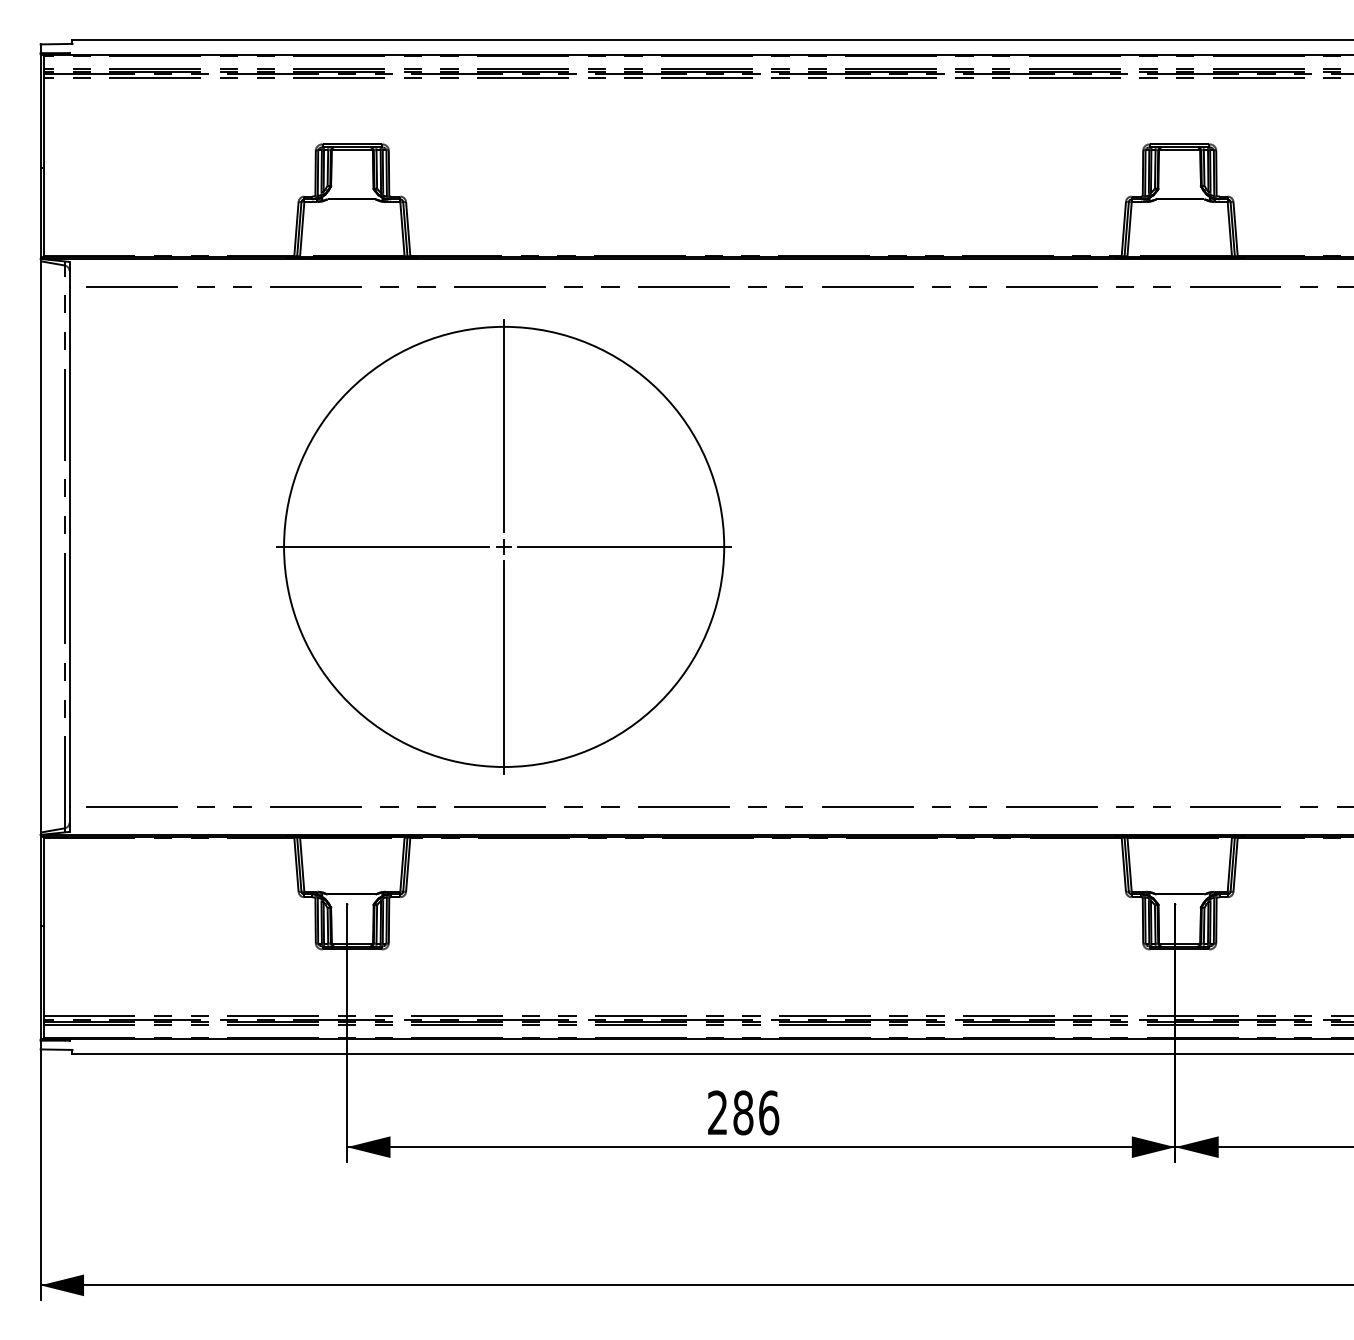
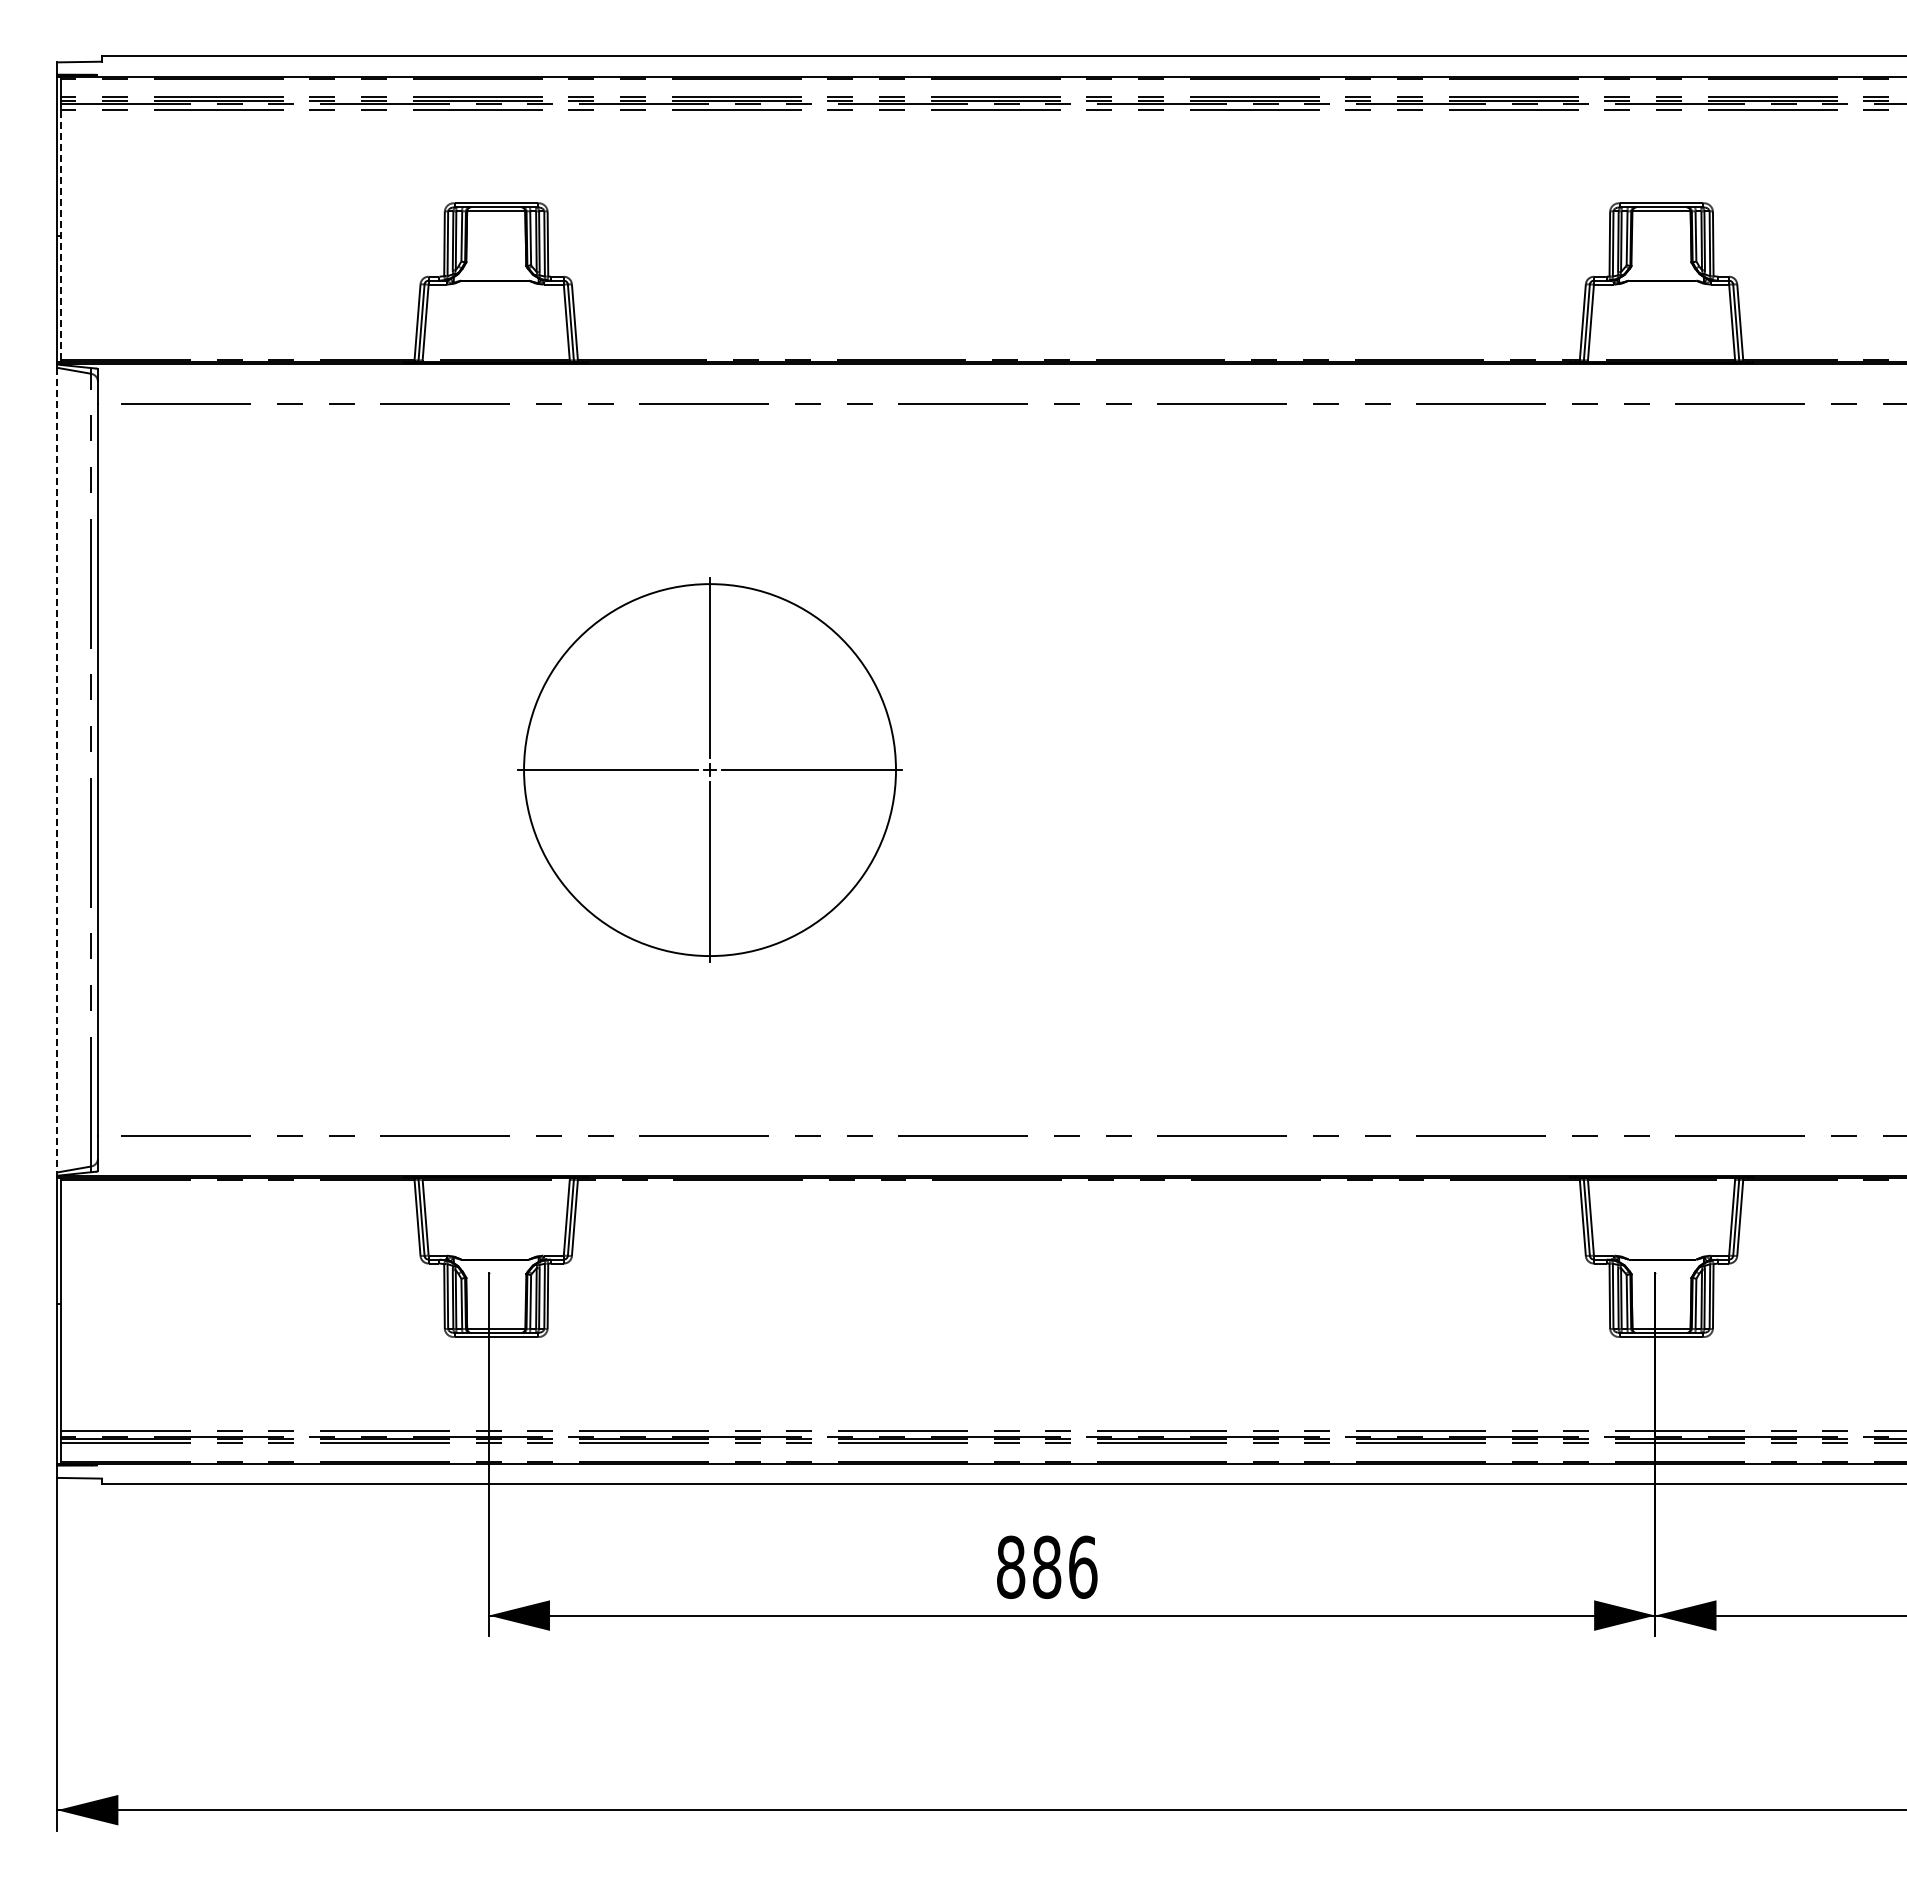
line: (43, 166) -> (61, 234), solid -> dashed
part: (503, 546) -> (709, 769), size x0.6
line: (40, 547) -> (57, 770), solid -> dashed
text: (718, 1112) -> (1011, 1566), 286 -> 886

